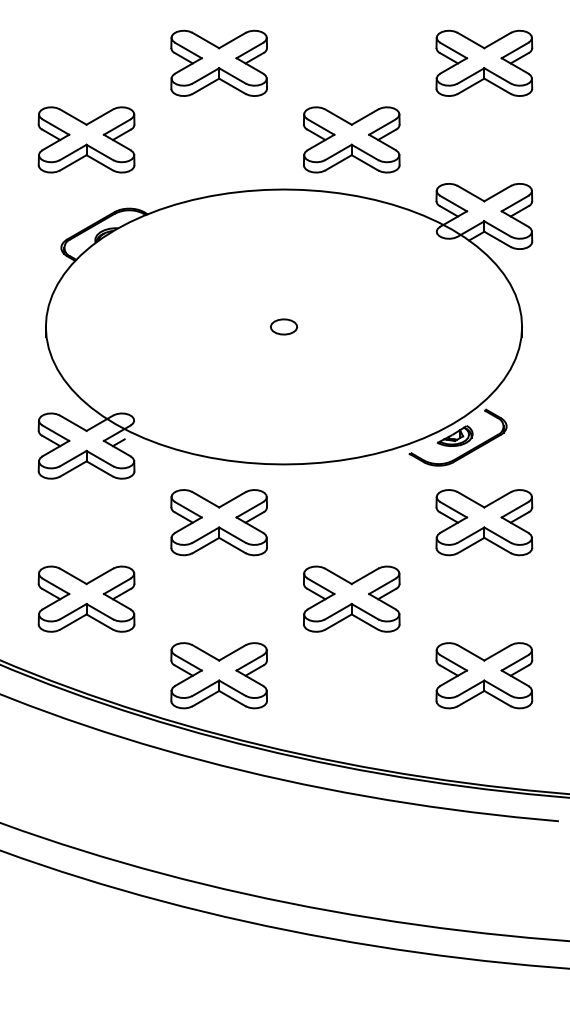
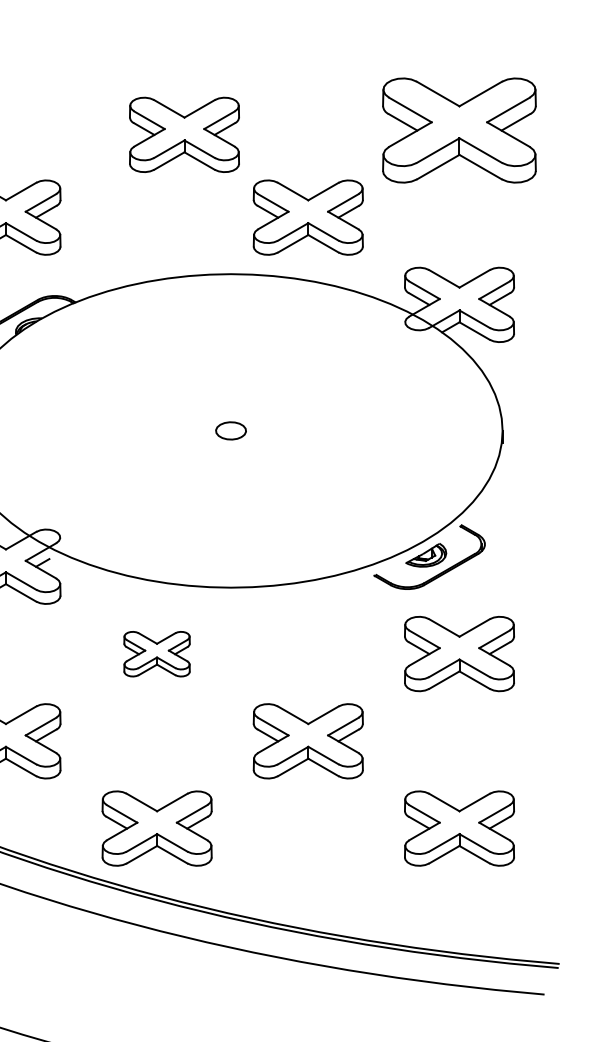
part: (218, 62) -> (183, 133), moved
part: (484, 62) -> (459, 129), size x1.4
part: (218, 522) -> (156, 653), size x0.6

